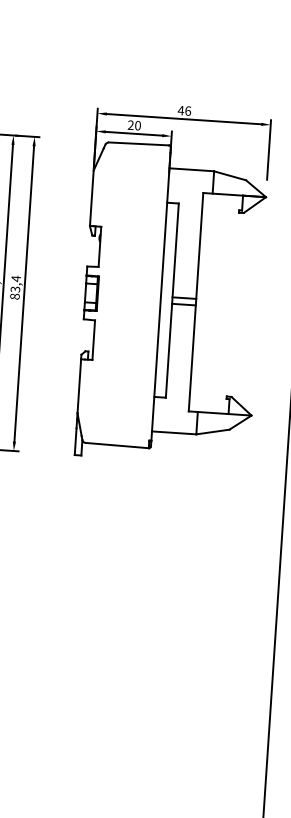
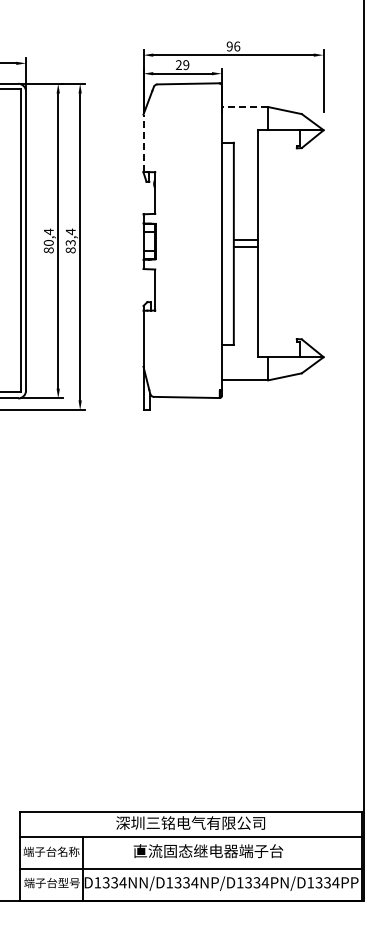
text: (180, 110) -> (229, 46), 46 -> 96
text: (138, 125) -> (186, 64), 20 -> 29
line: (191, 170) -> (244, 107), solid -> dashed
line: (91, 198) -> (143, 143), solid -> dashed

